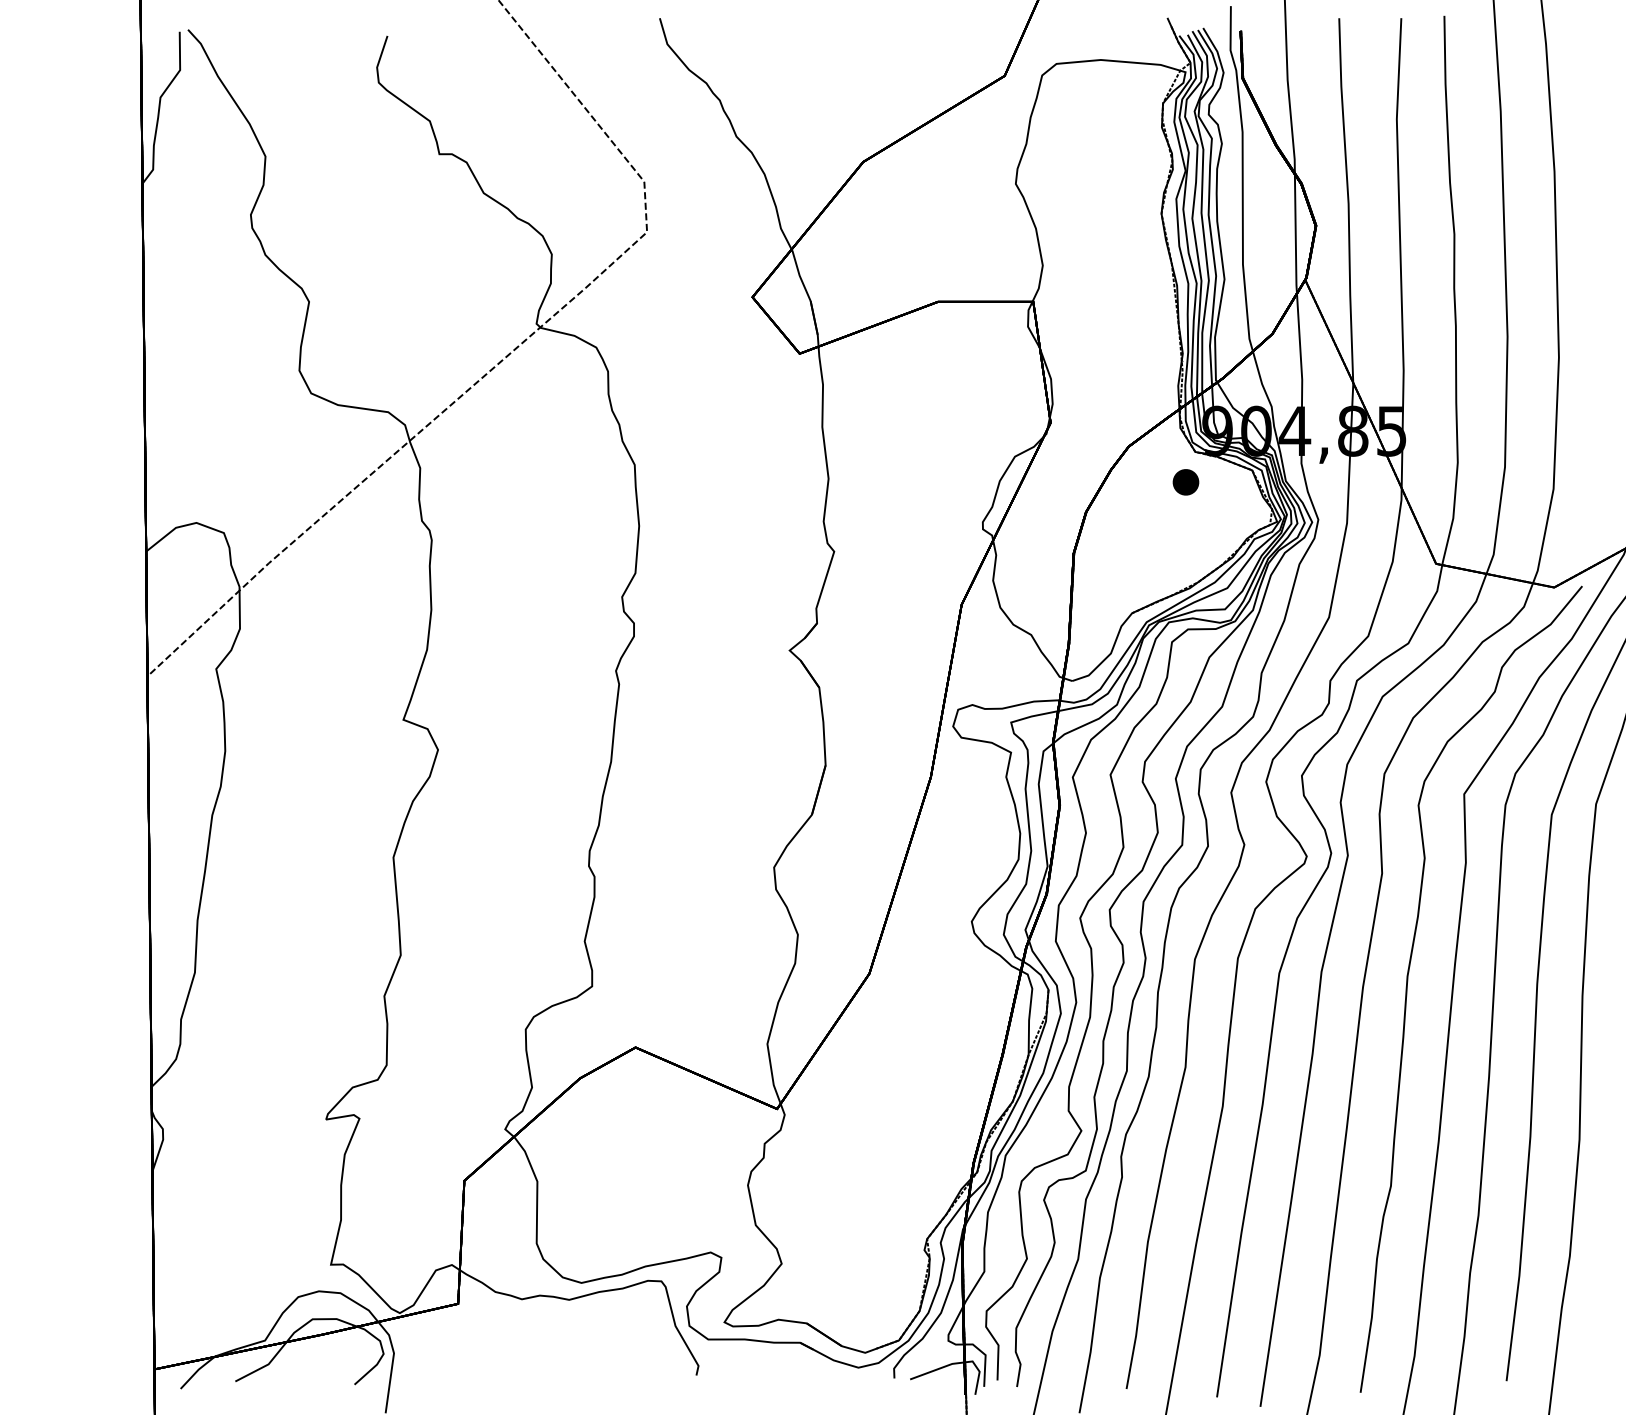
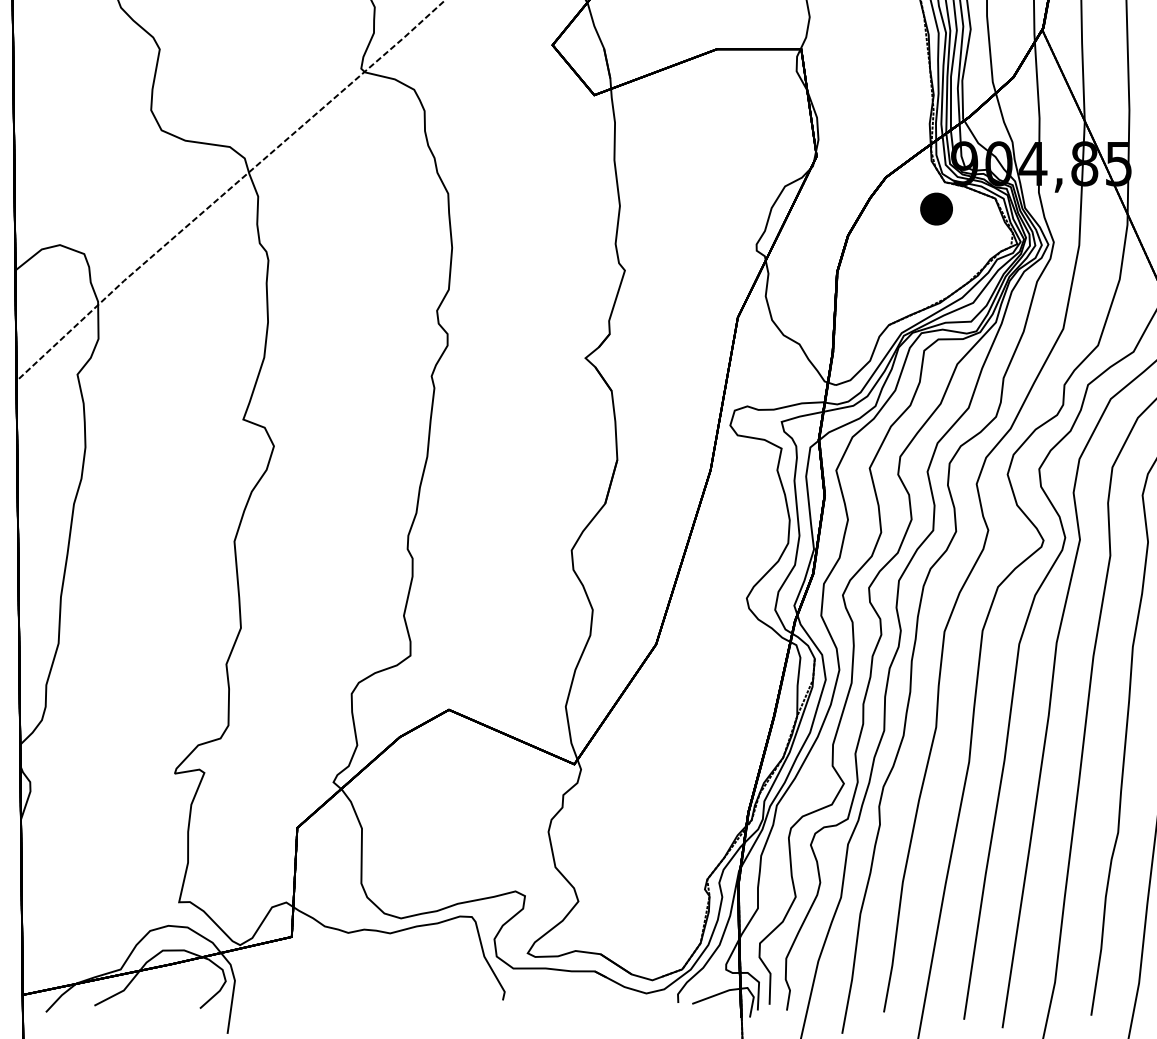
part: (1185, 482) -> (936, 209), size x1.4

